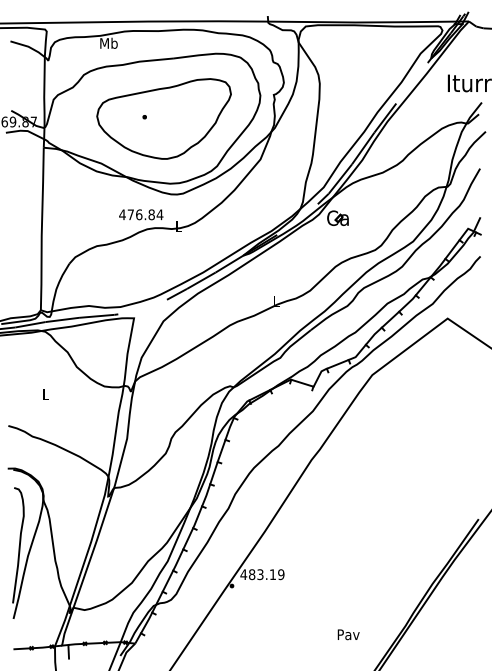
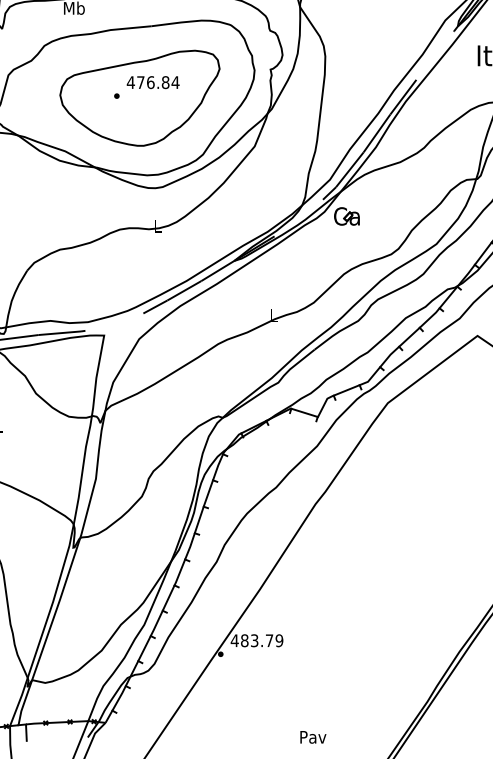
text: (141, 214) -> (153, 82), moved
text: (272, 574) -> (269, 640), 483.19 -> 483.79
text: (348, 634) -> (313, 736), moved

